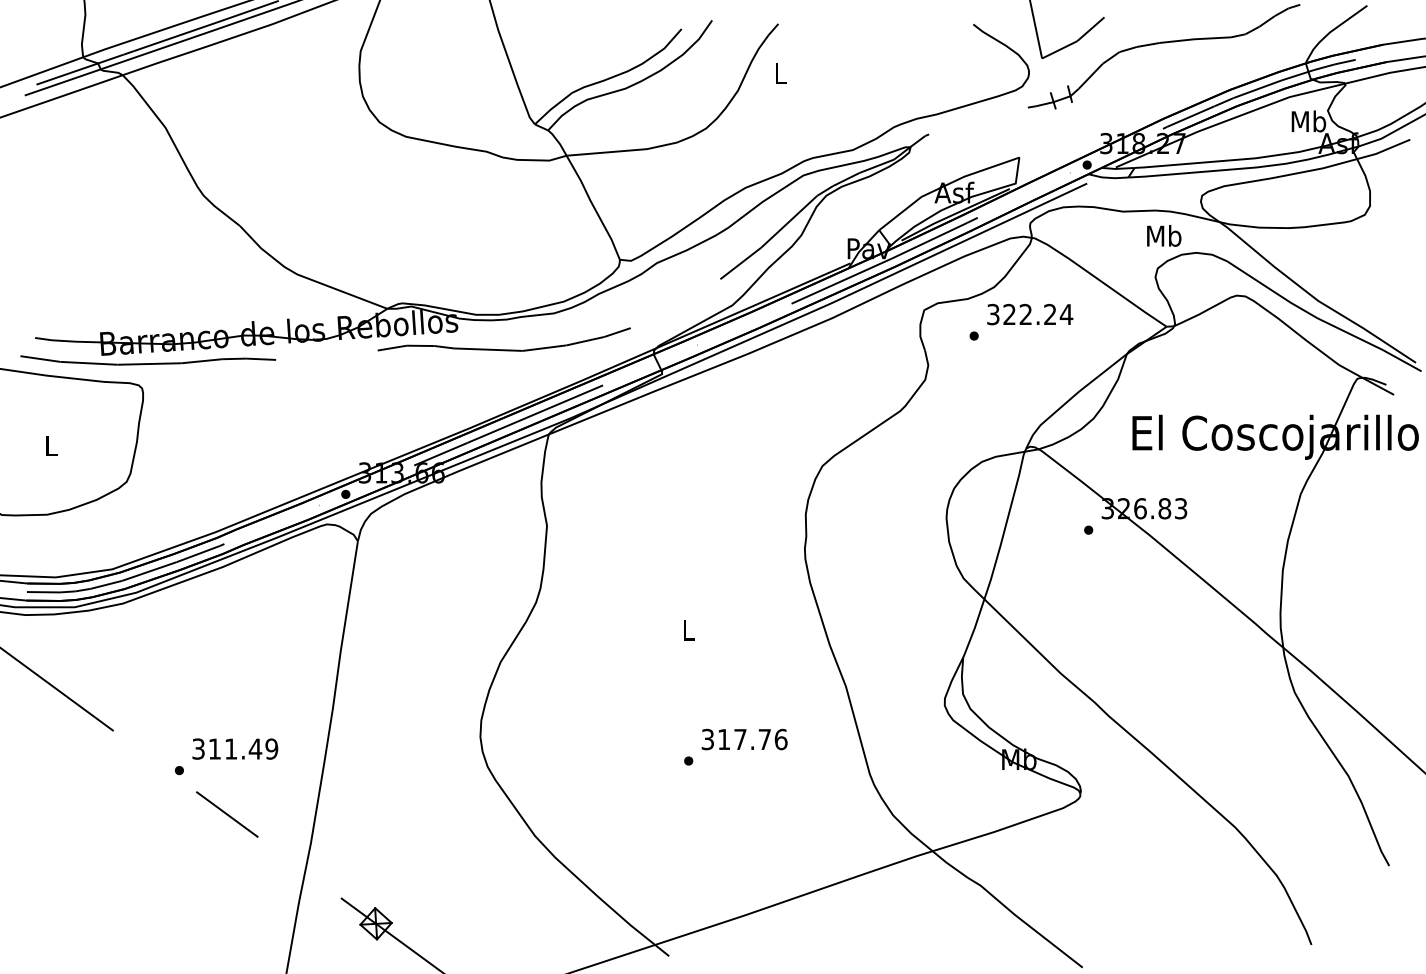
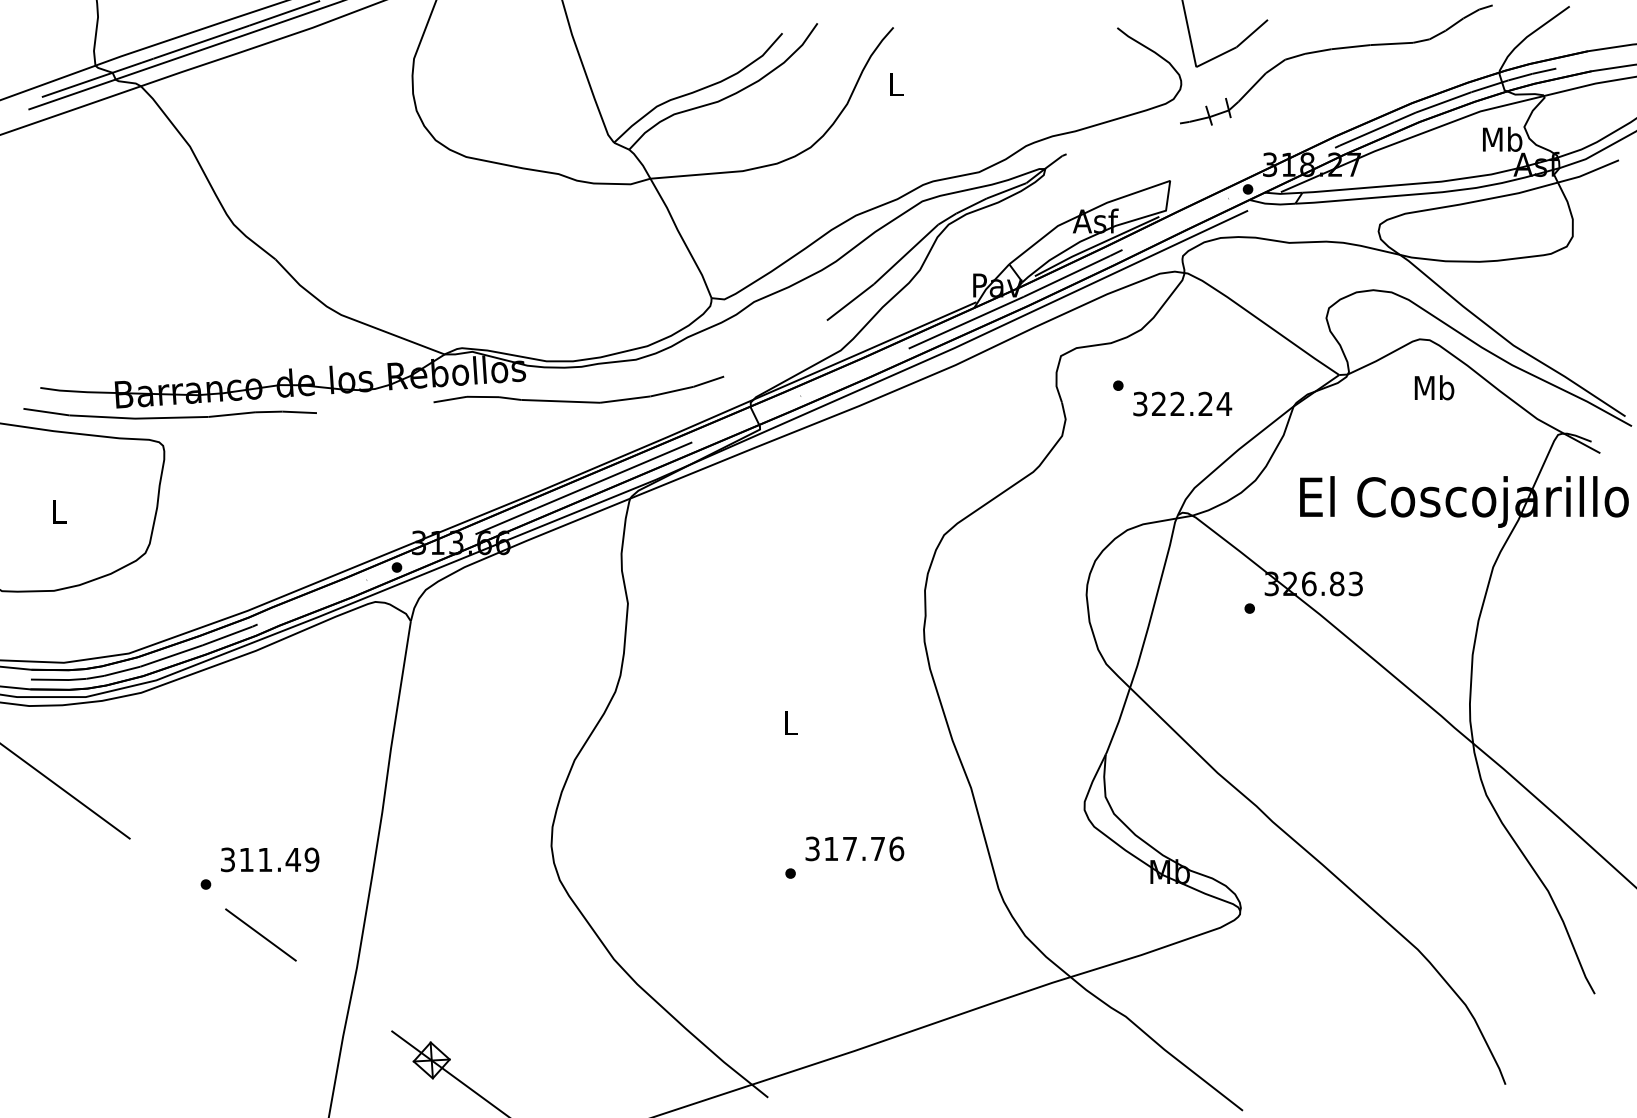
text: (1164, 235) -> (1434, 387), moved
text: (1030, 314) -> (1182, 403), moved

